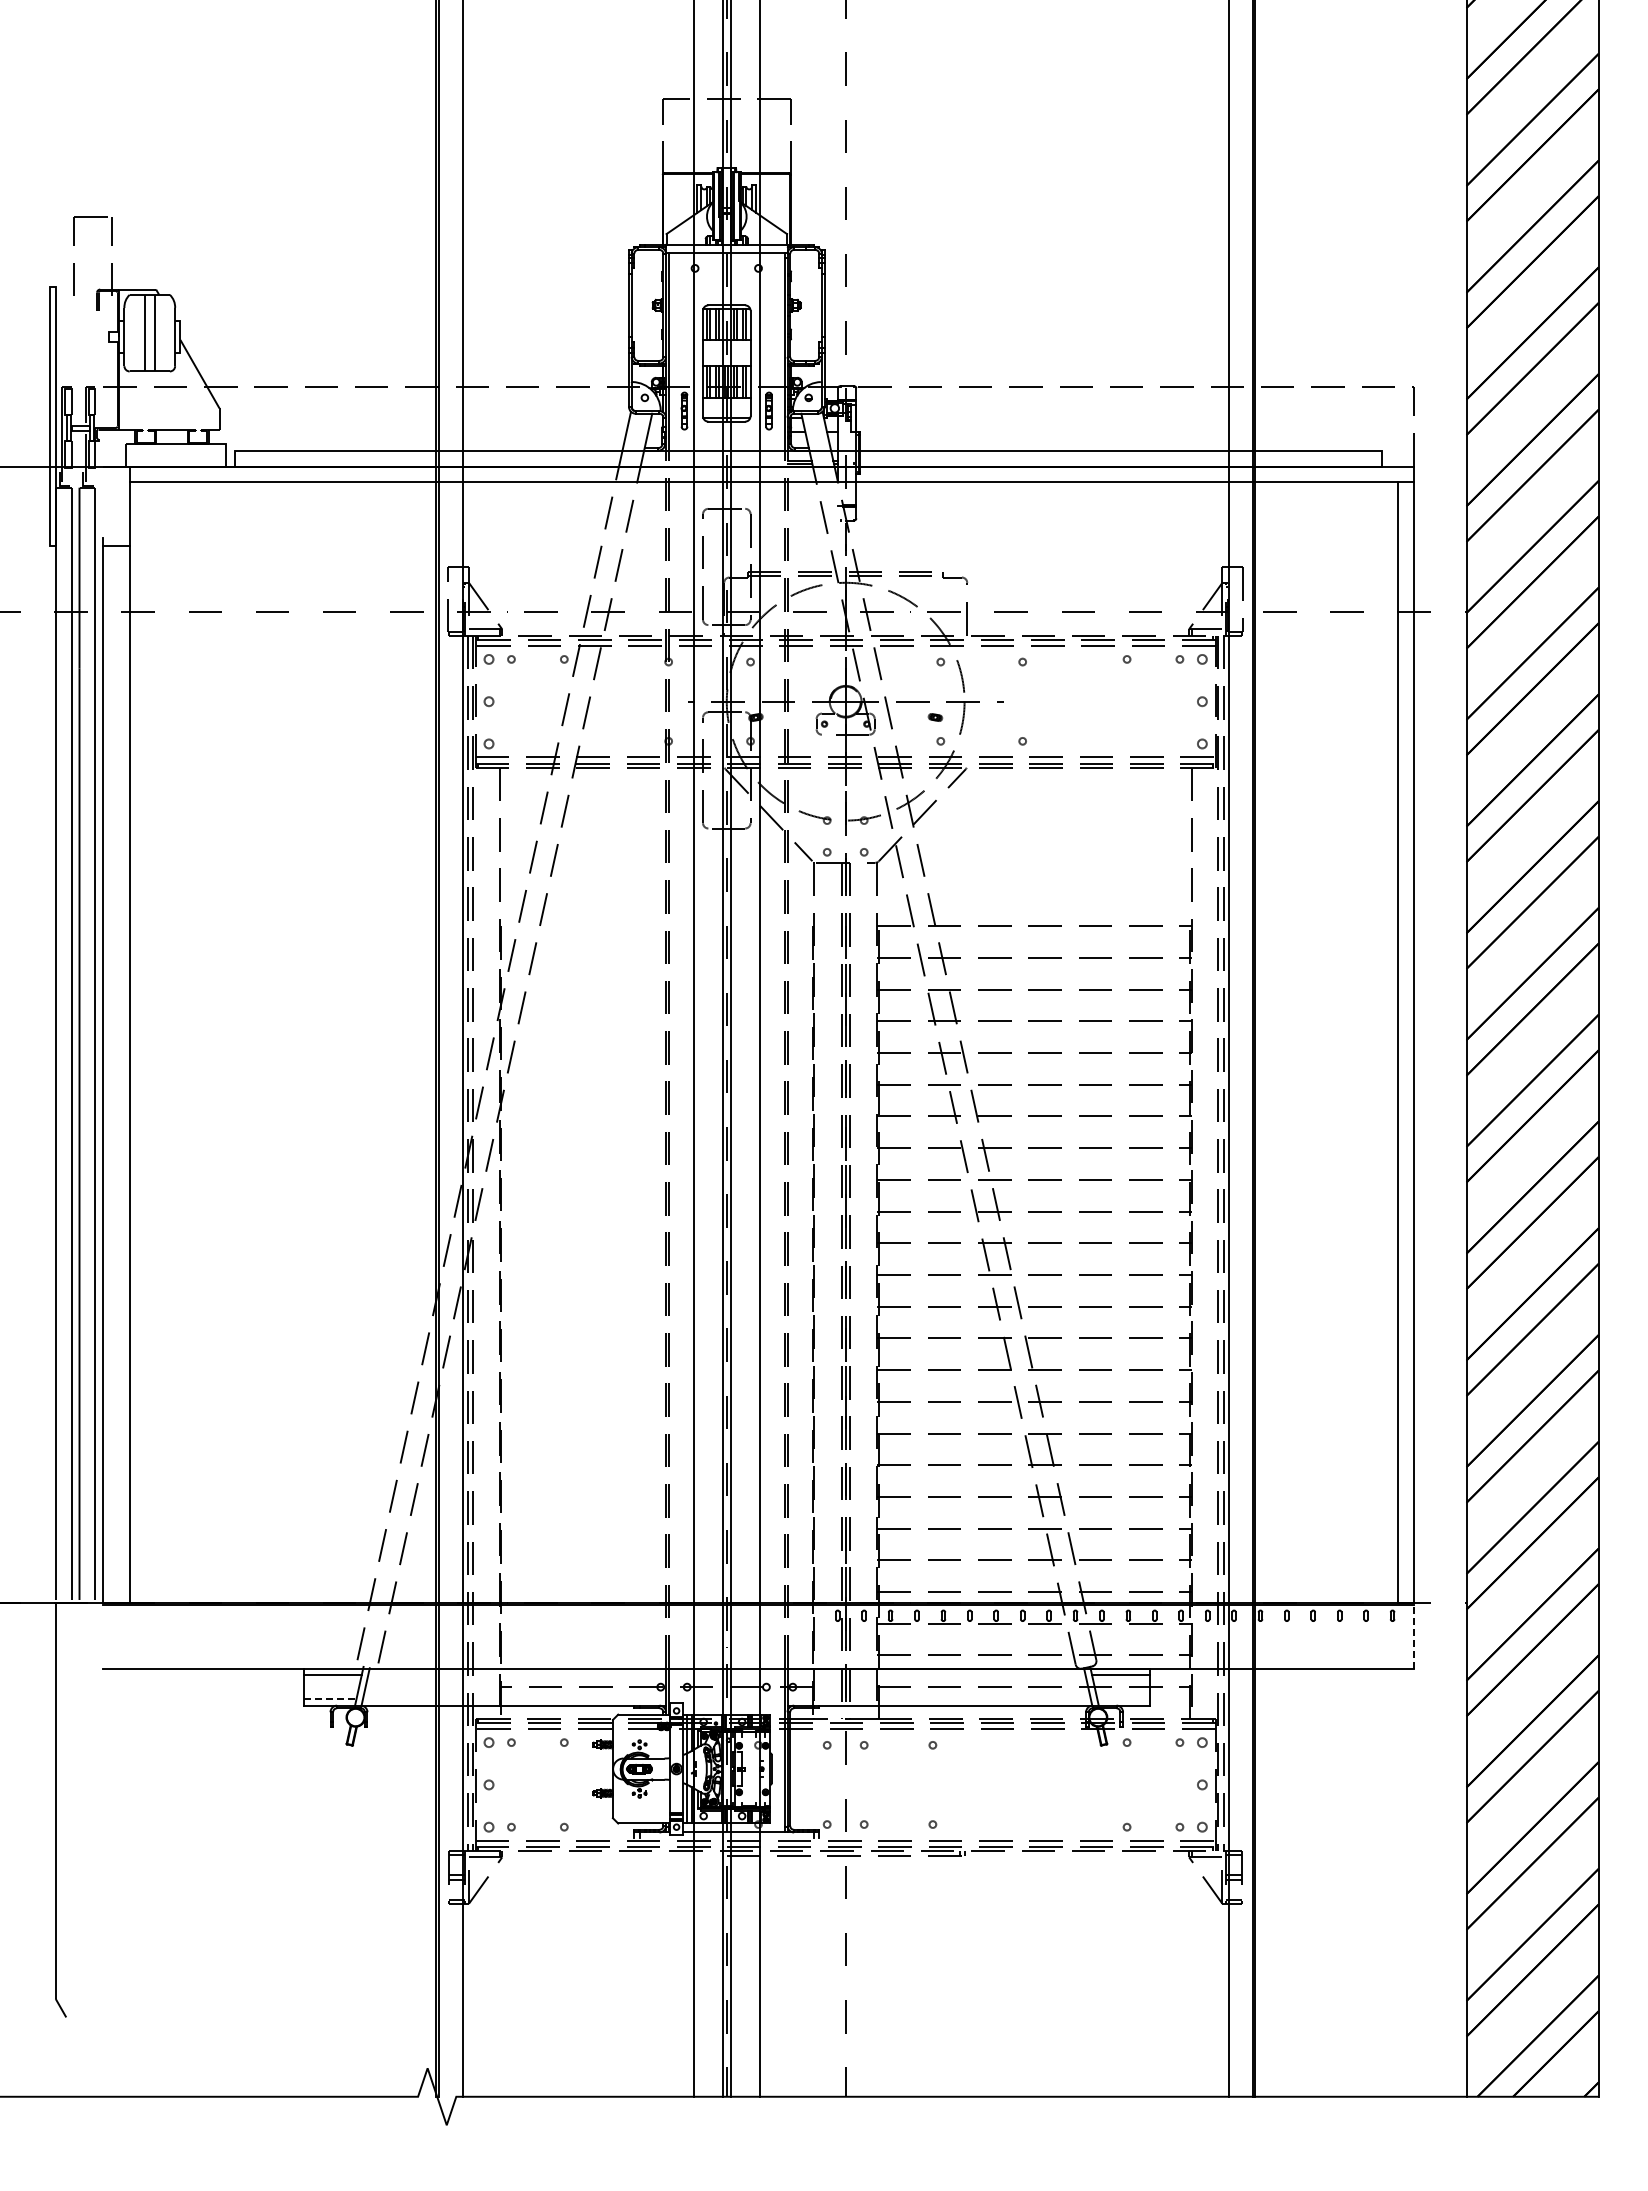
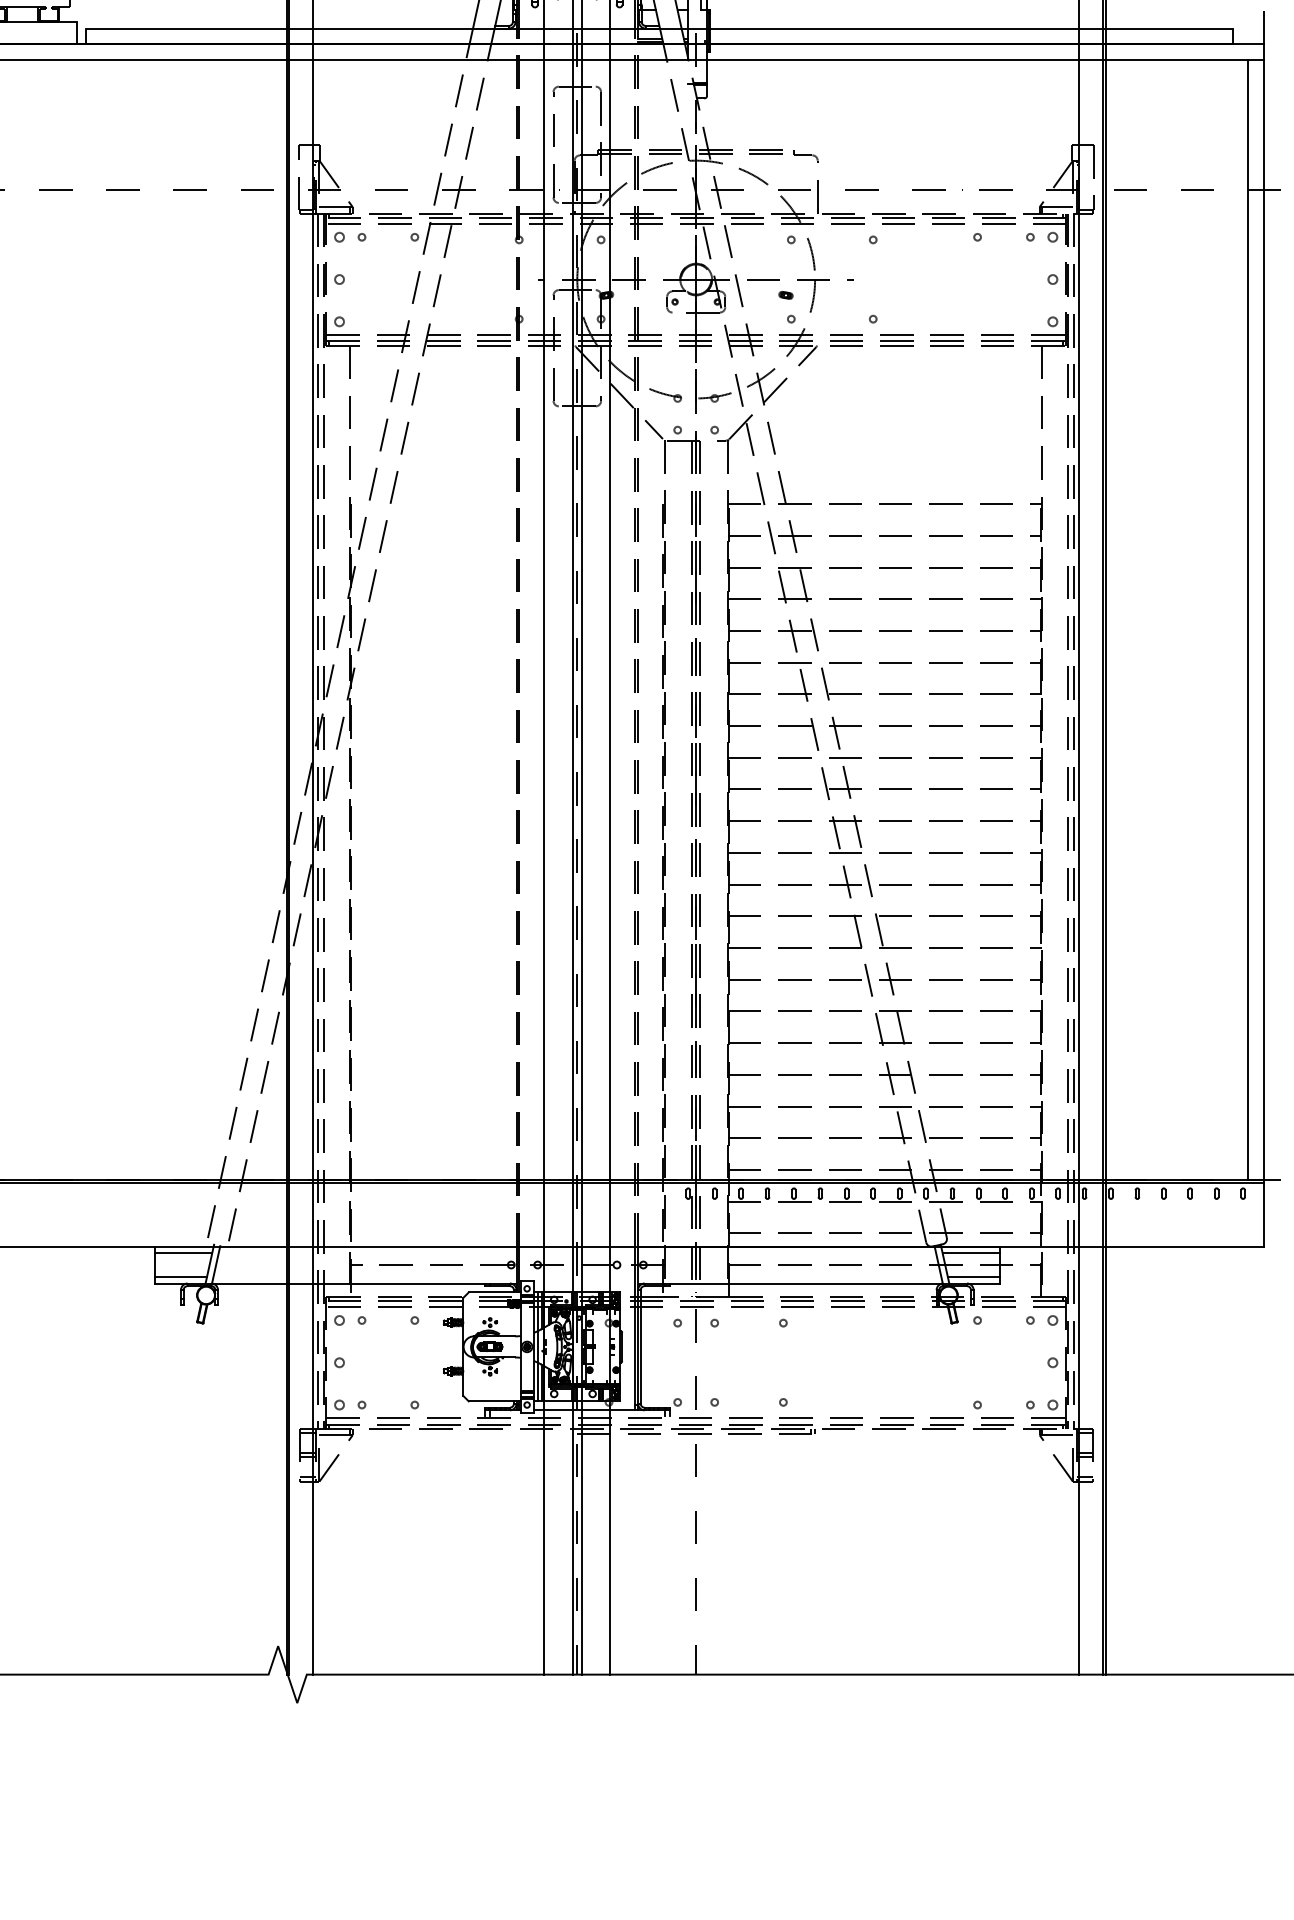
line: (1413, 1635) -> (1264, 1213), dashed -> solid
line: (330, 1699) -> (181, 1277), dashed -> solid
line: (1123, 1699) -> (974, 1277), added

